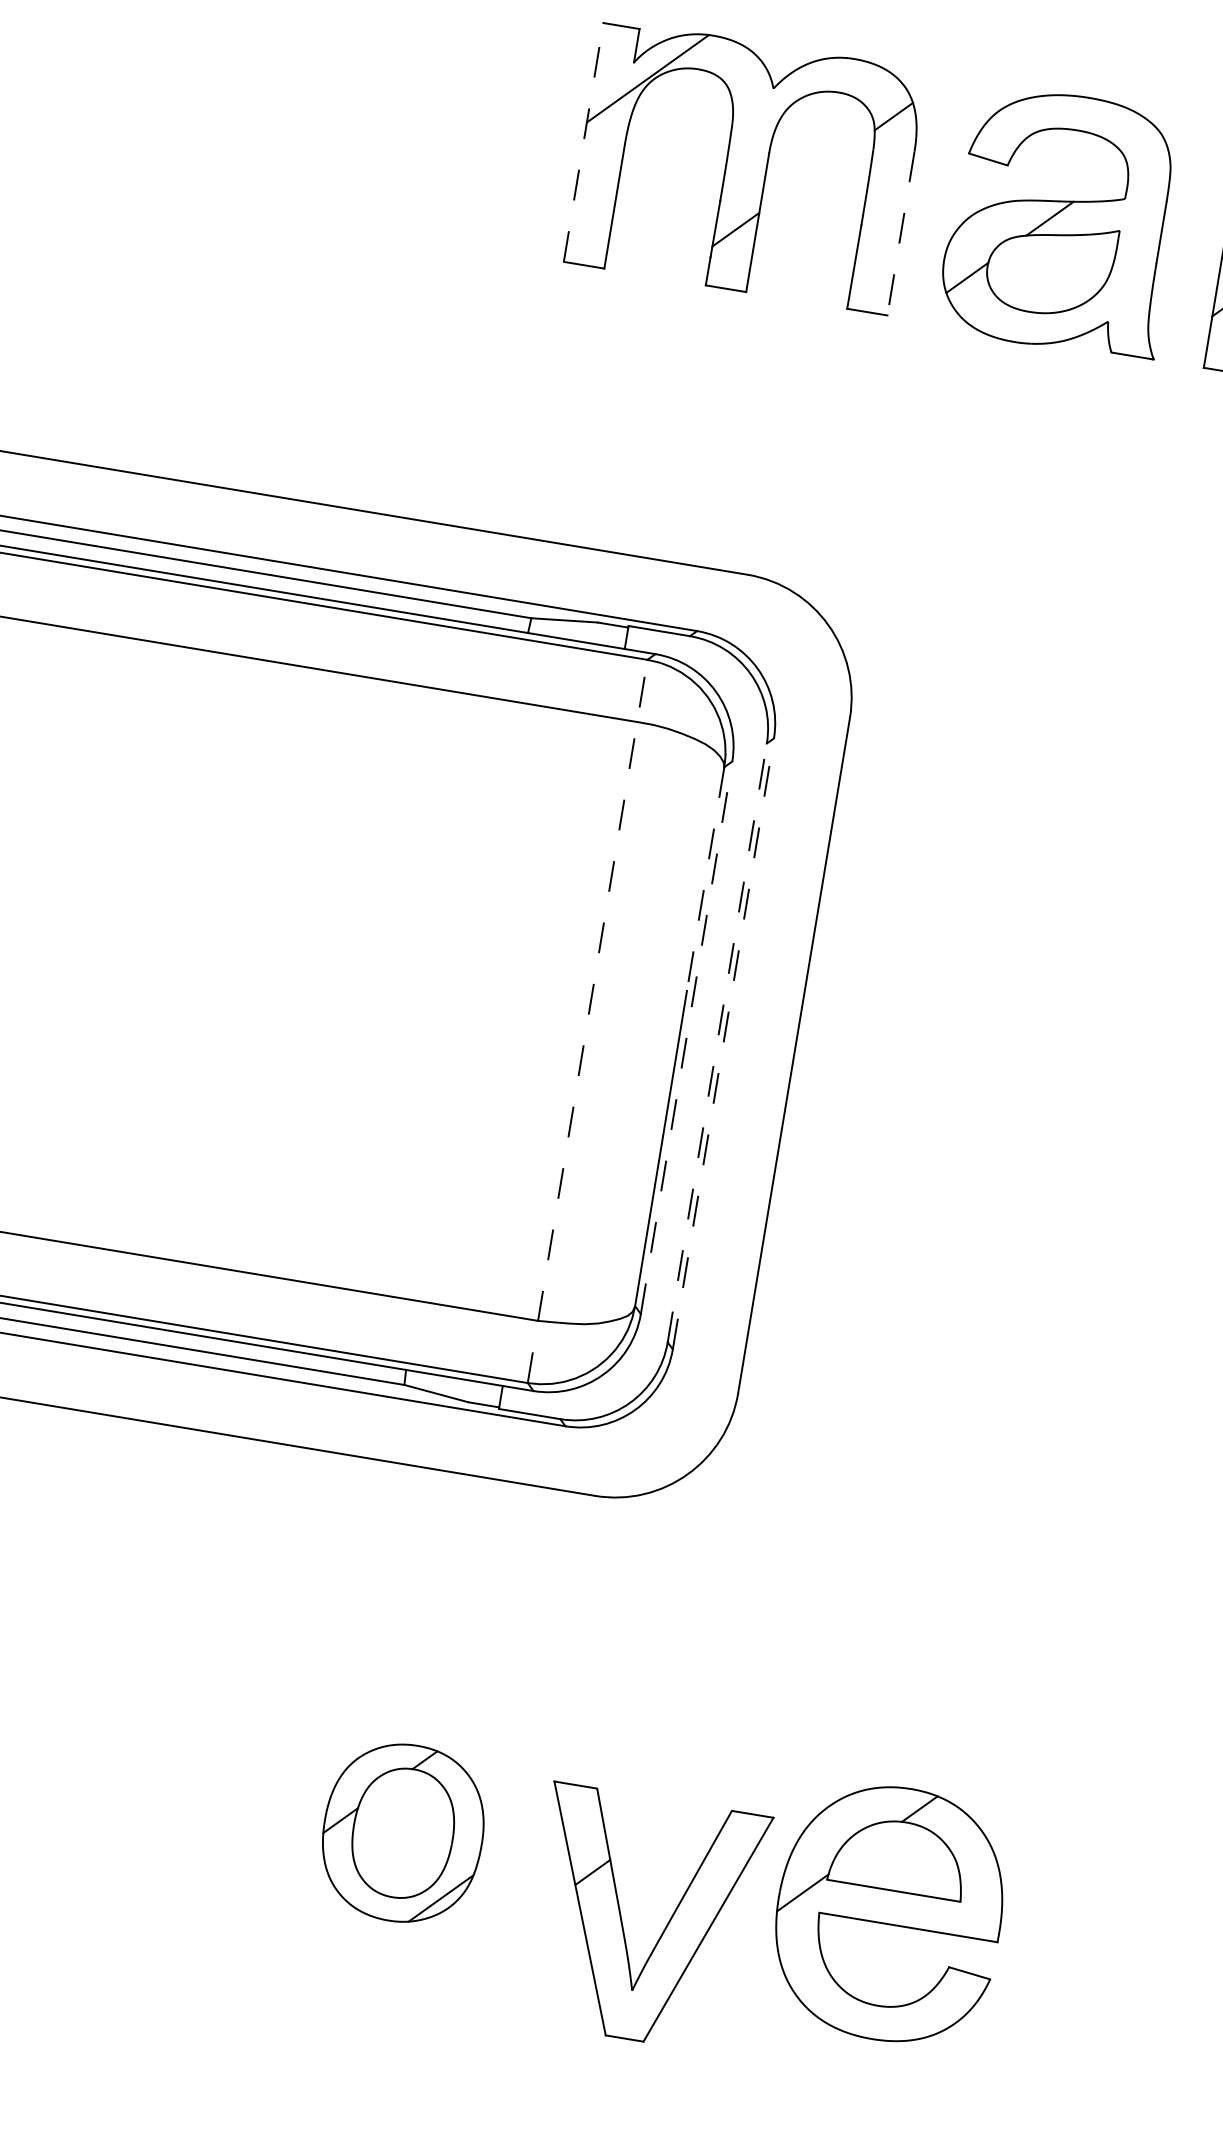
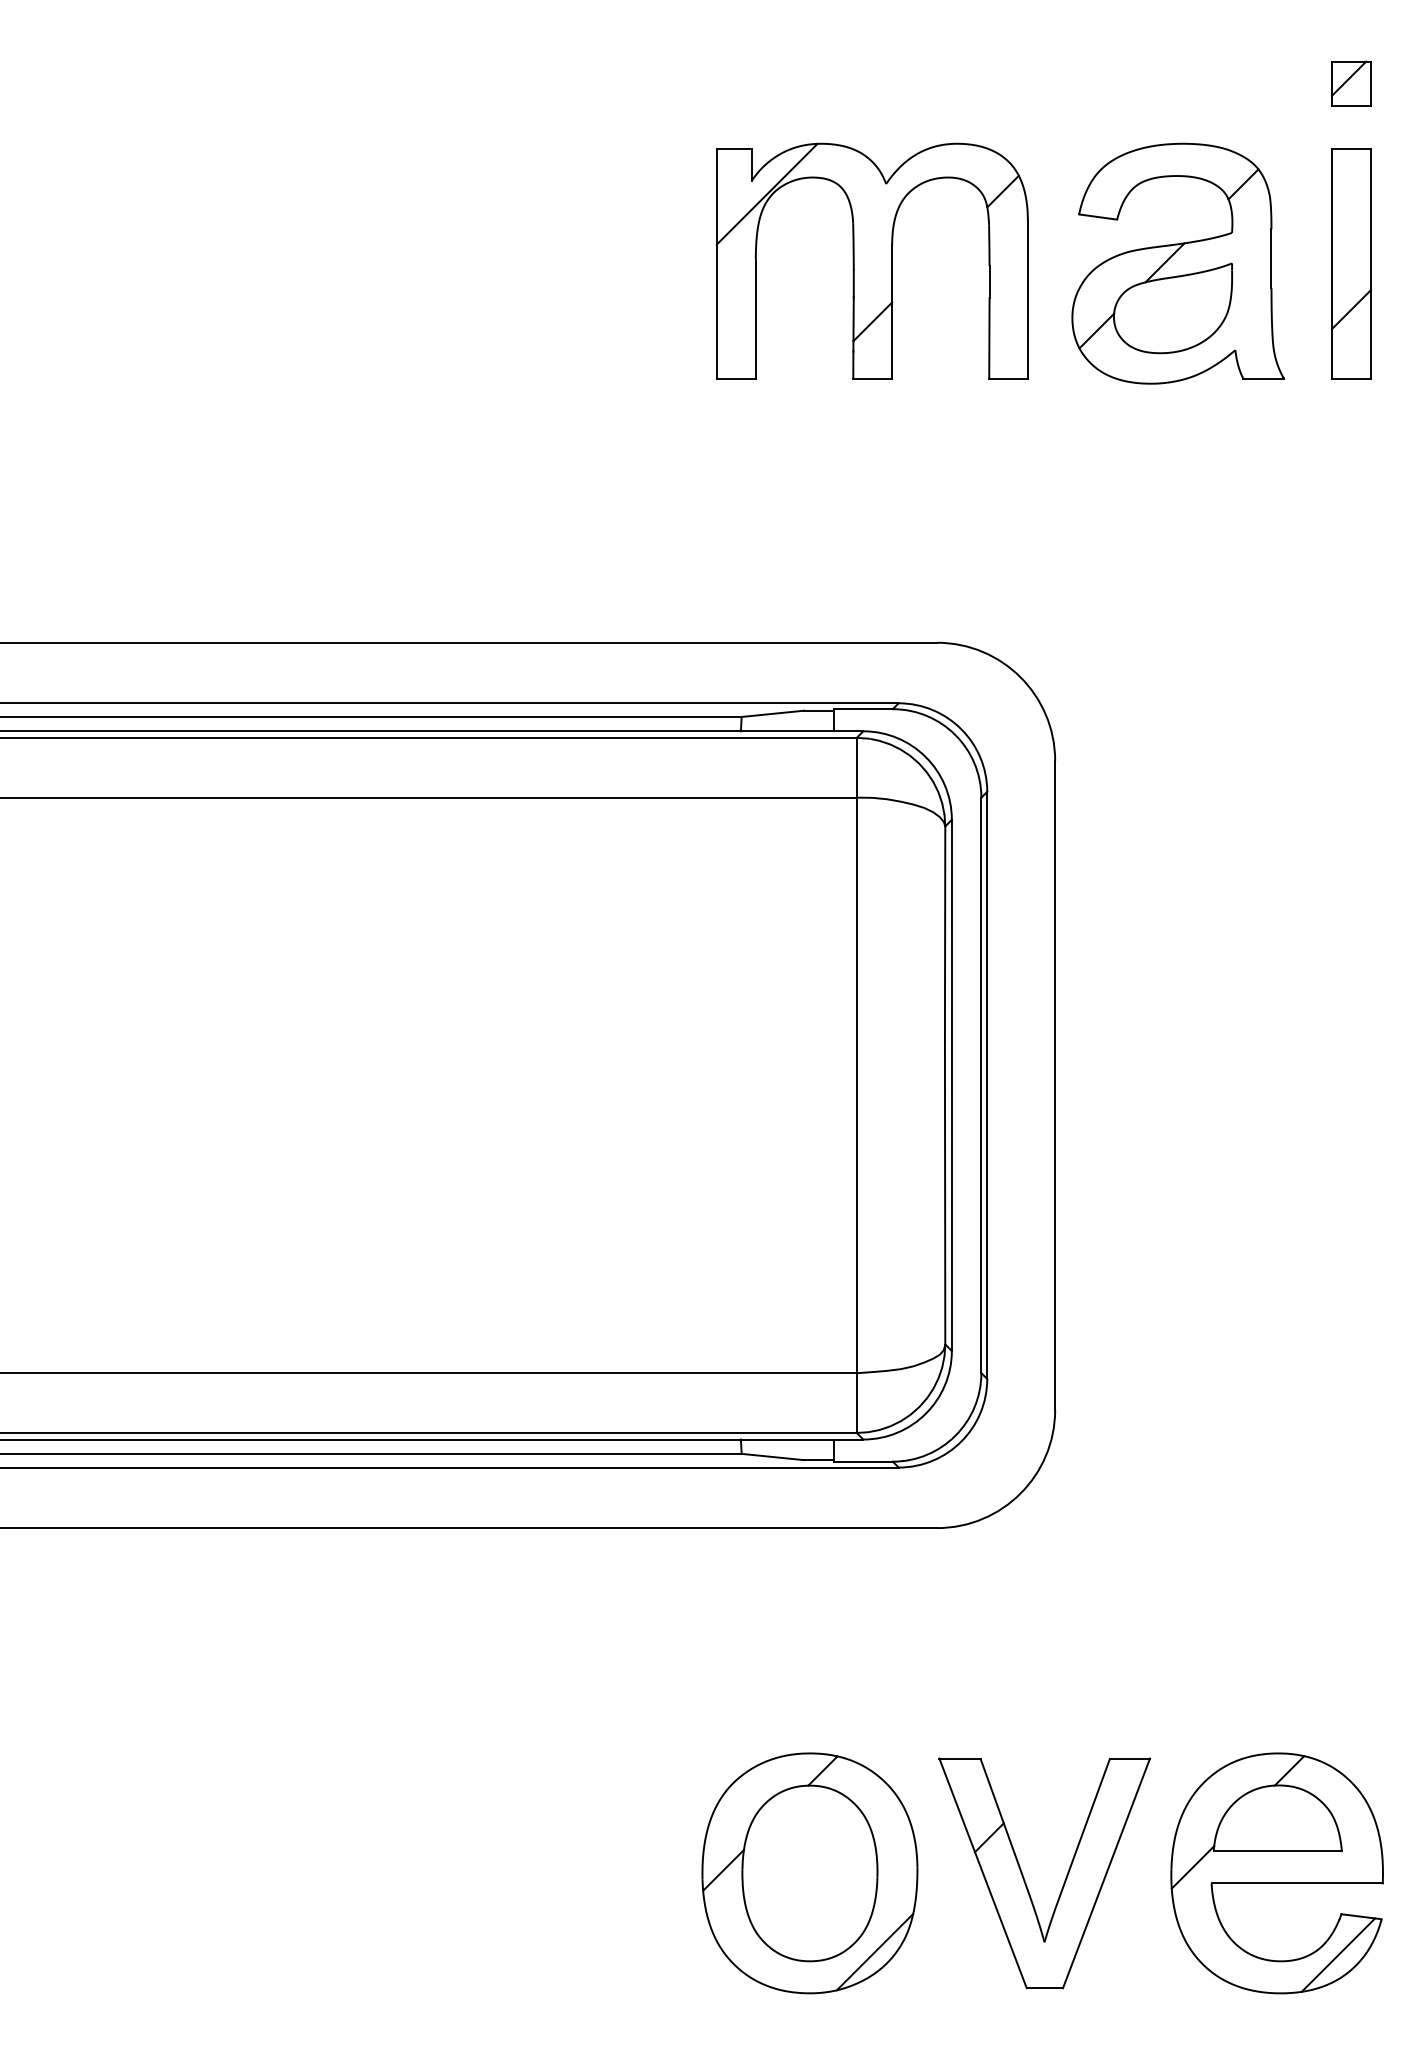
line: (583, 142) -> (716, 263), dashed -> solid
line: (1145, 150) -> (1243, 184), added
line: (900, 233) -> (1027, 299), dashed -> solid
line: (706, 878) -> (945, 933), dashed -> solid
line: (587, 1021) -> (856, 1085), dashed -> solid
line: (686, 1037) -> (951, 1085), dashed -> solid
line: (717, 1043) -> (981, 1085), dashed -> solid
line: (723, 1044) -> (987, 1085), dashed -> solid
part: (402, 1833) -> (809, 1873), size x1.43
part: (623, 1923) -> (1025, 1880), moved
line: (939, 2008) -> (1338, 1954), added

